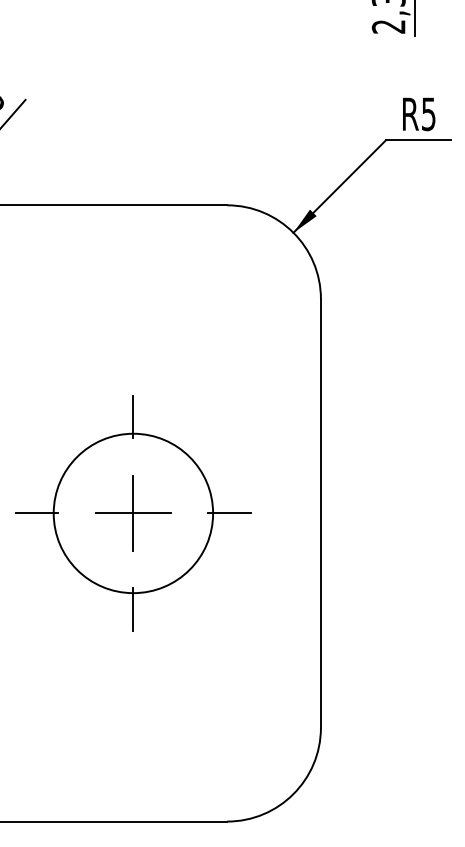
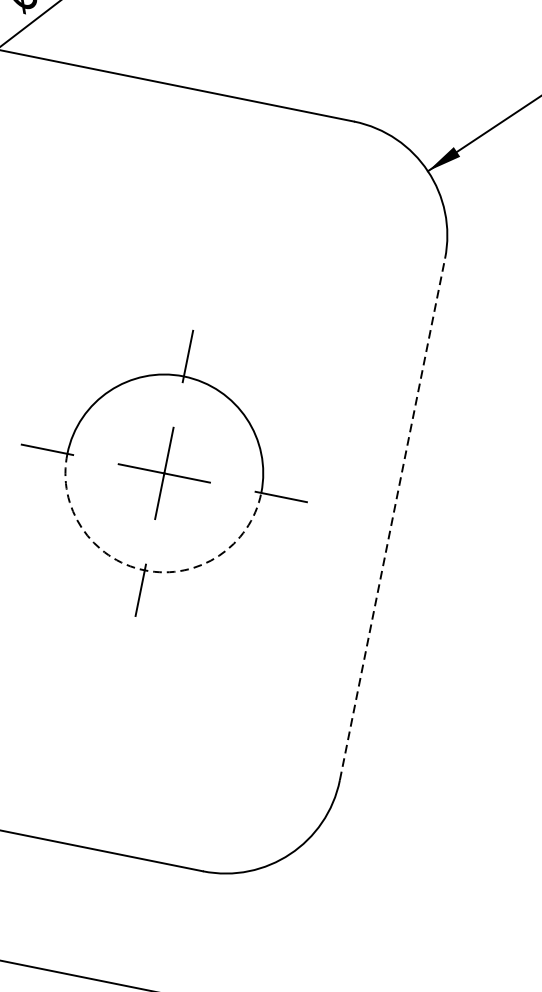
line: (320, 512) -> (392, 518), solid -> dashed
arc: (133, 593) -> (144, 570), solid -> dashed

